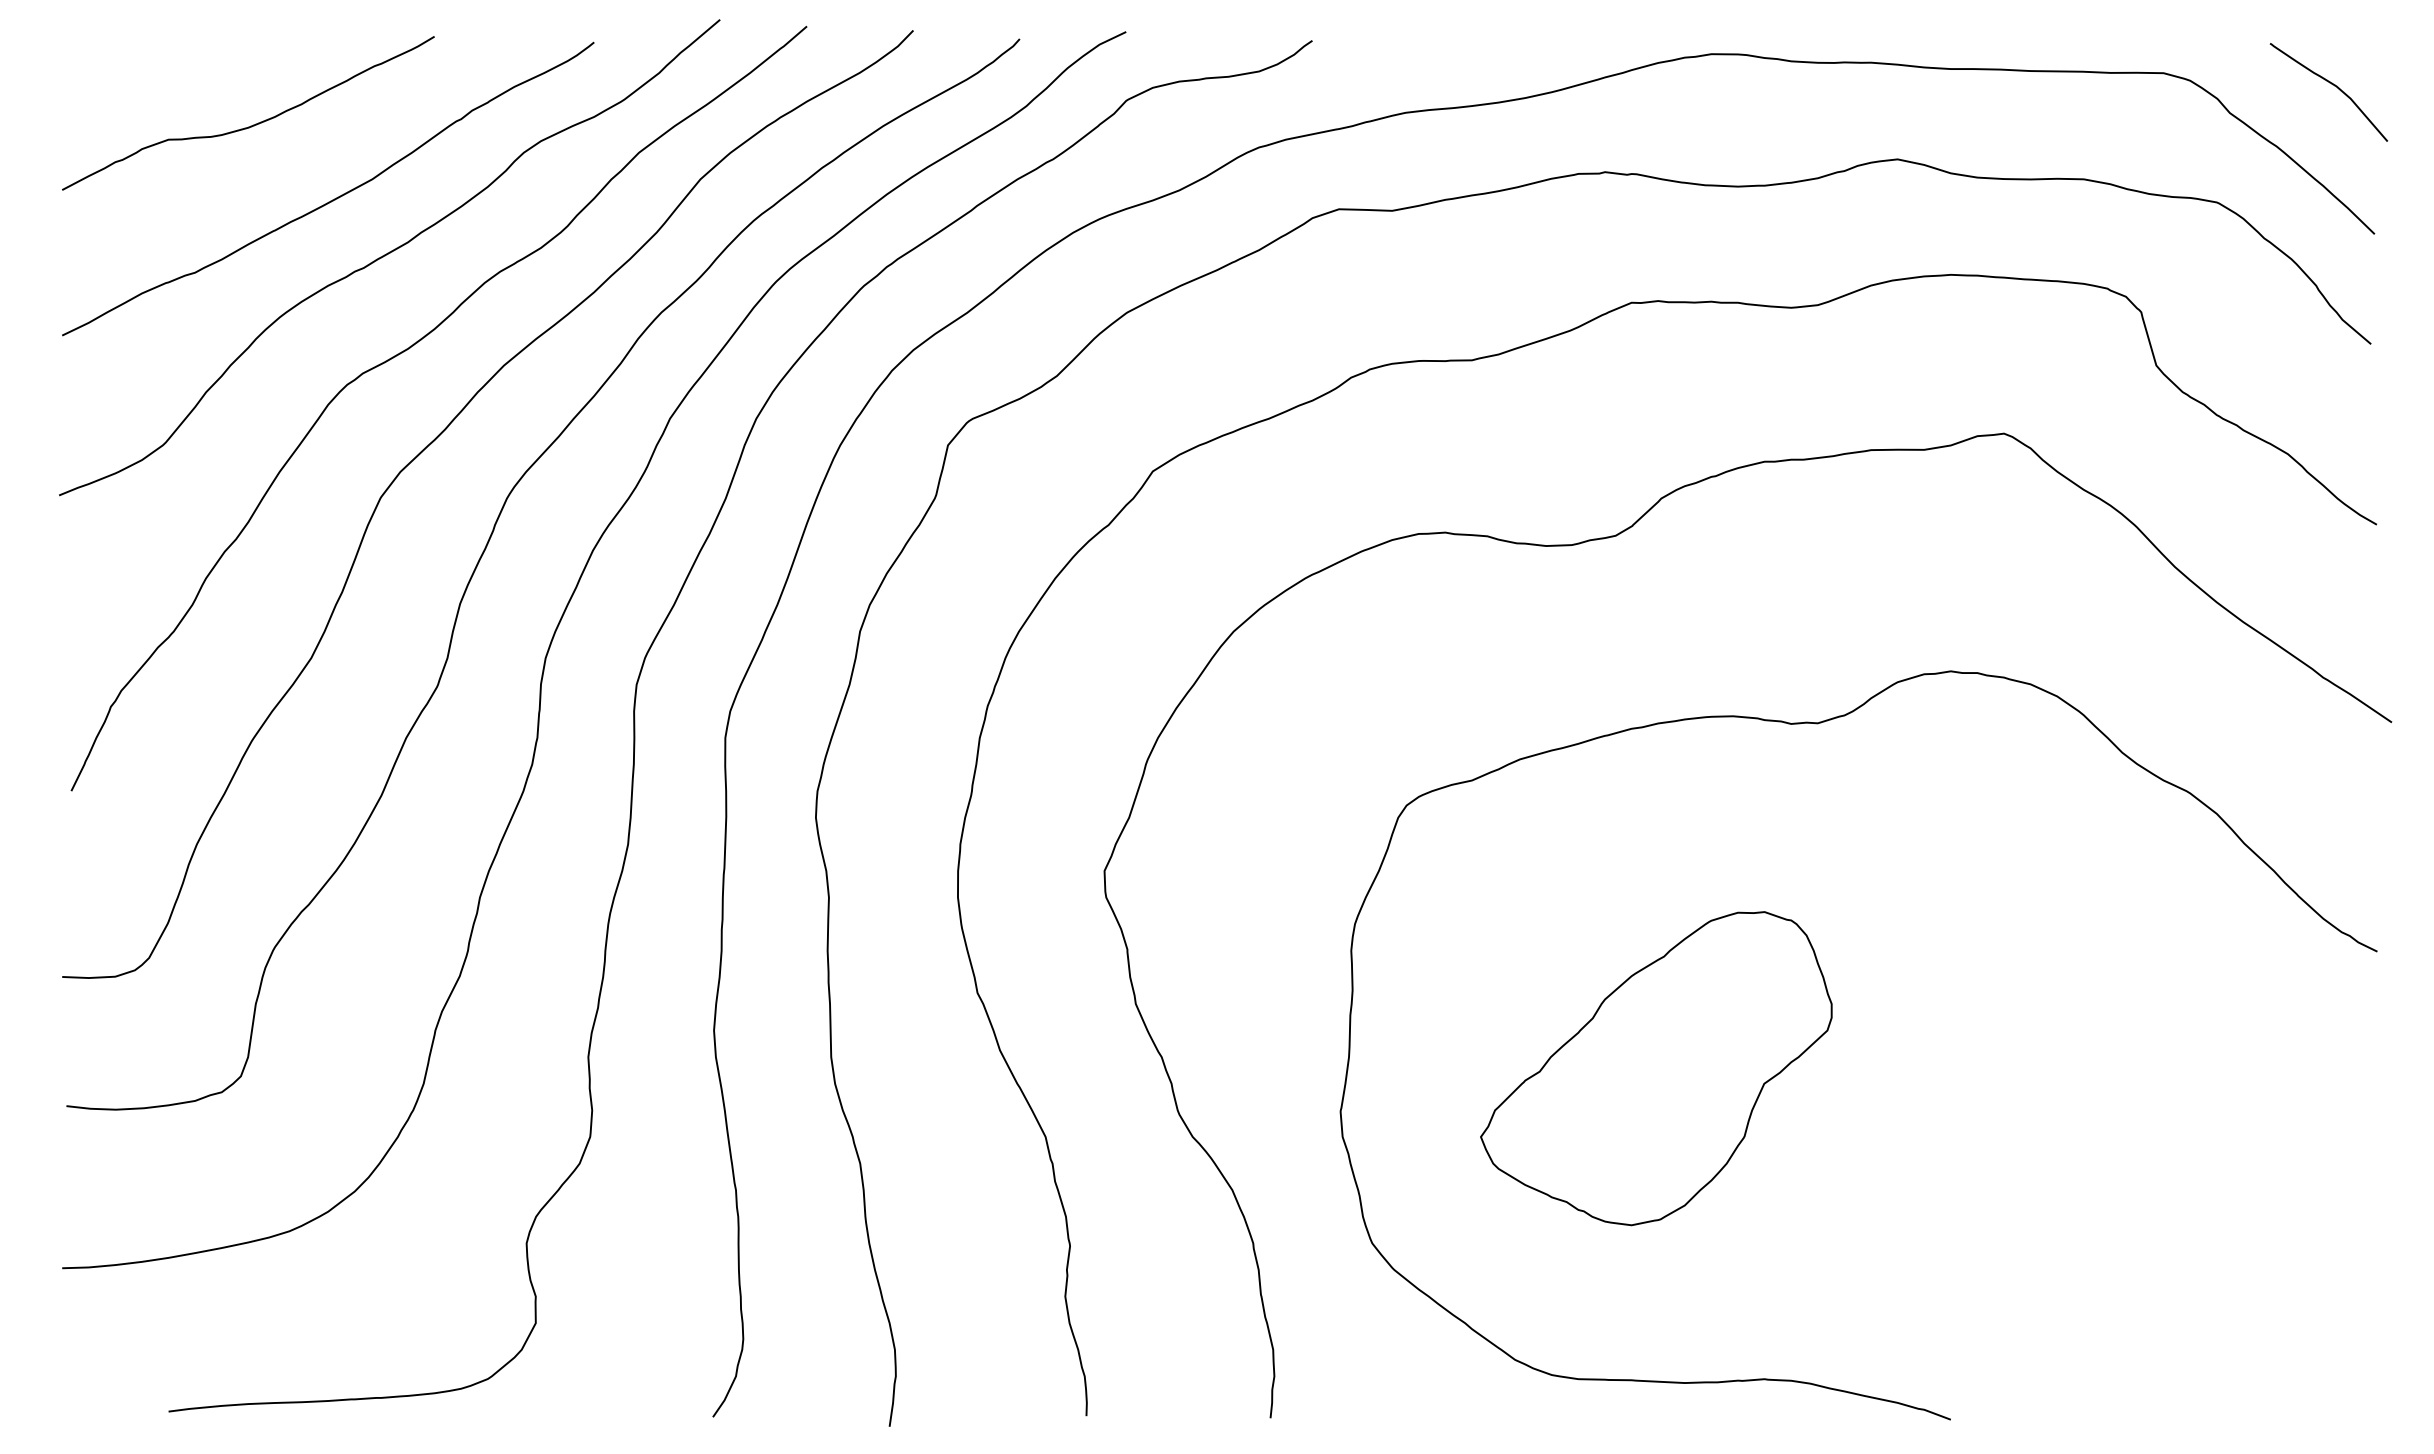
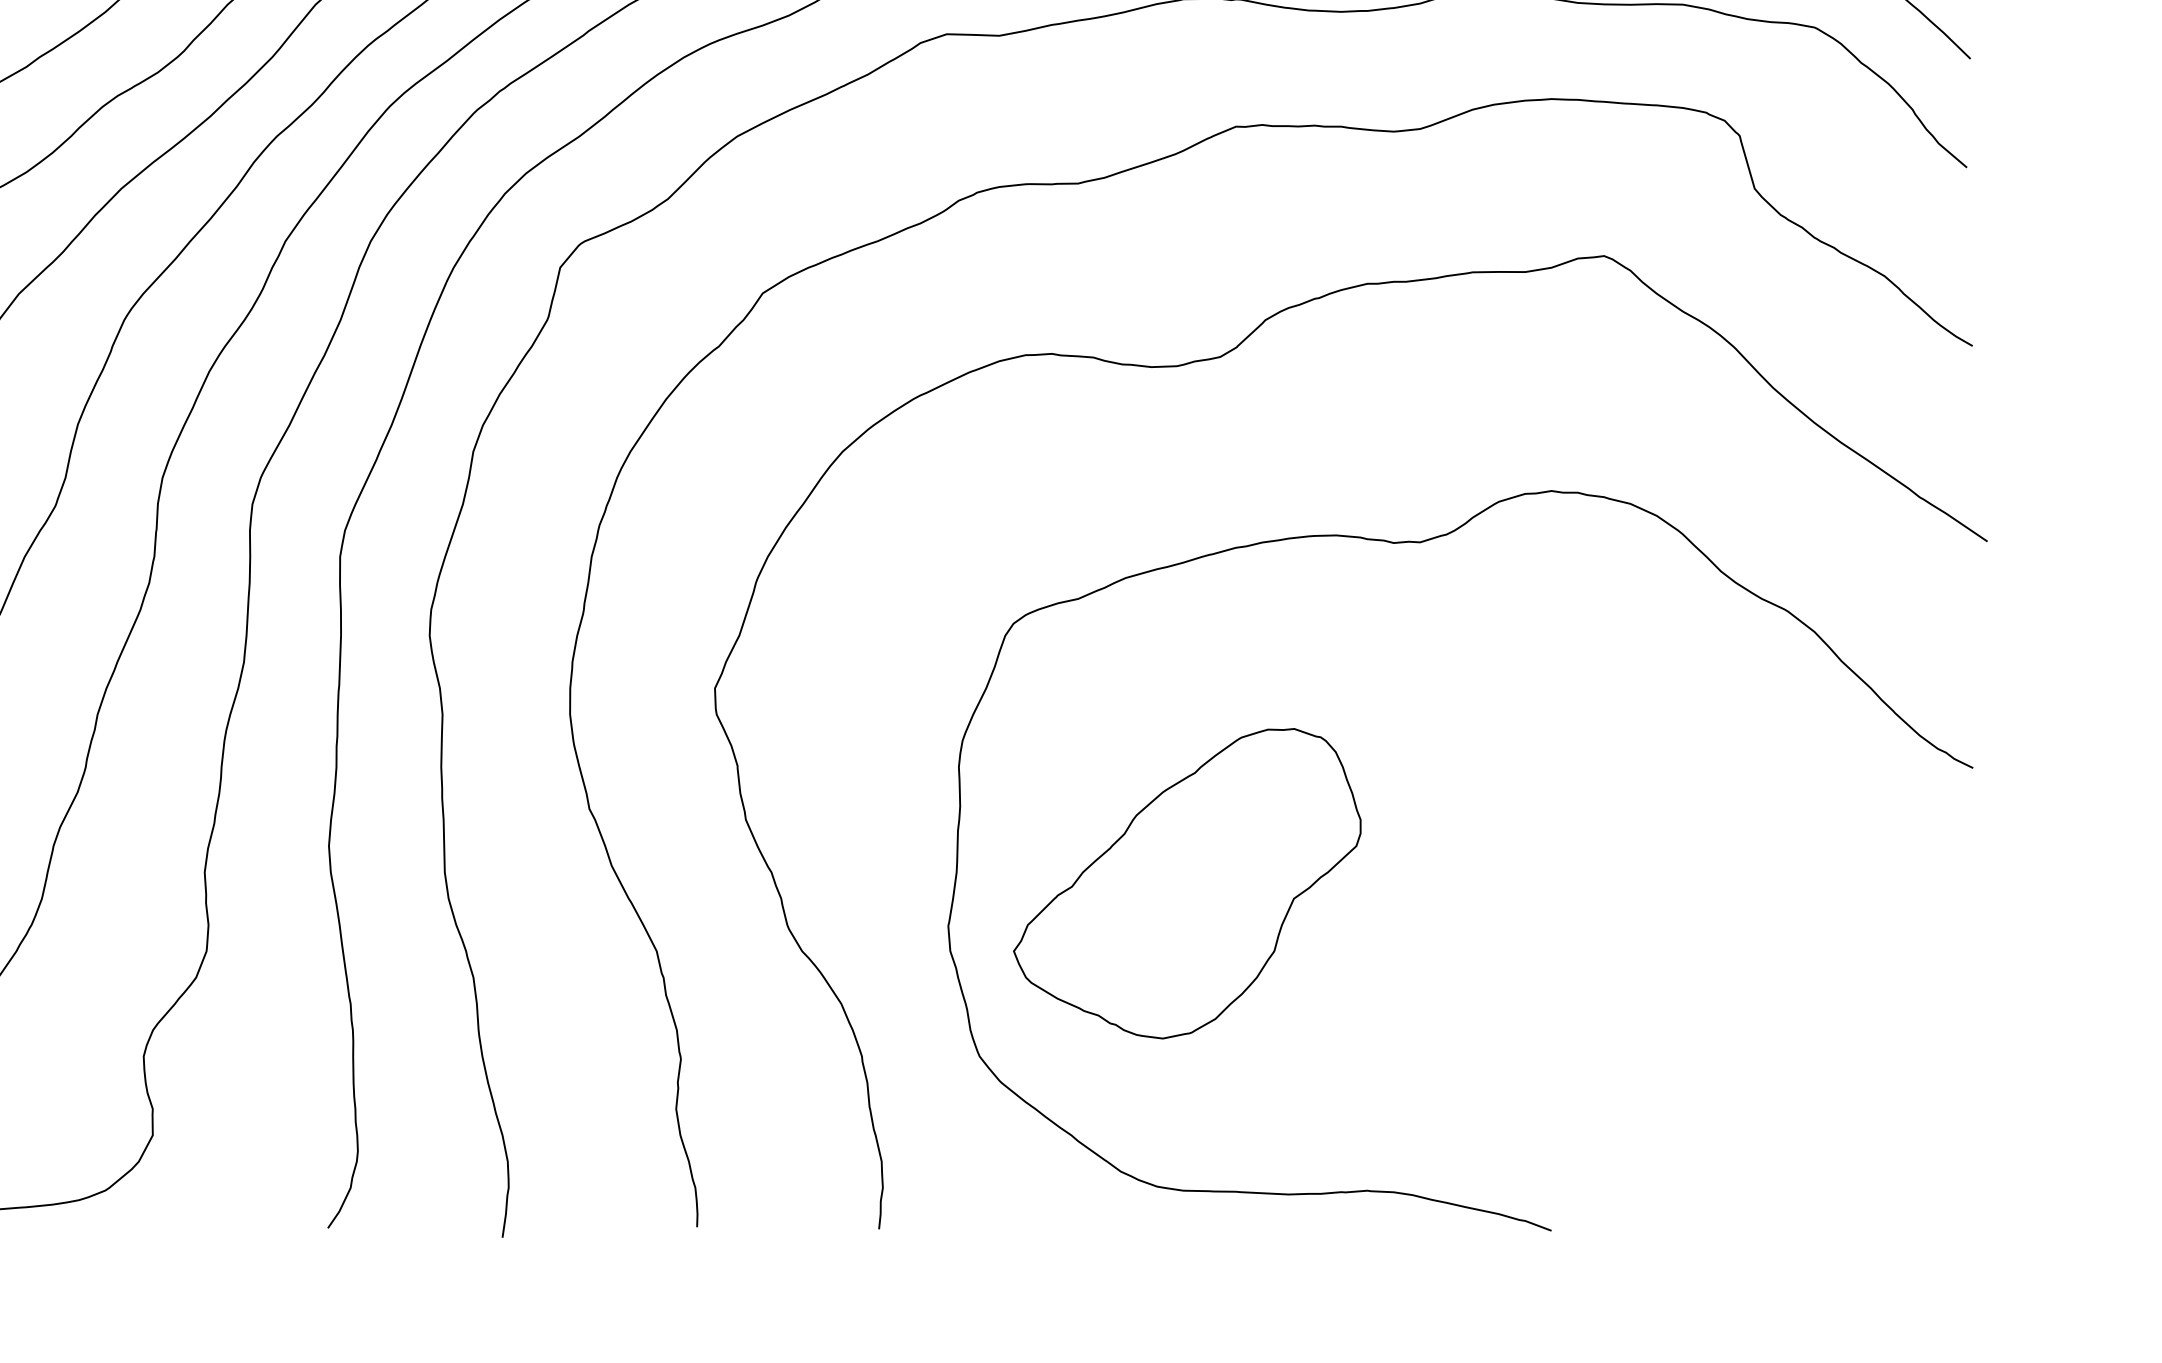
part: (1656, 1068) -> (1187, 883), moved

